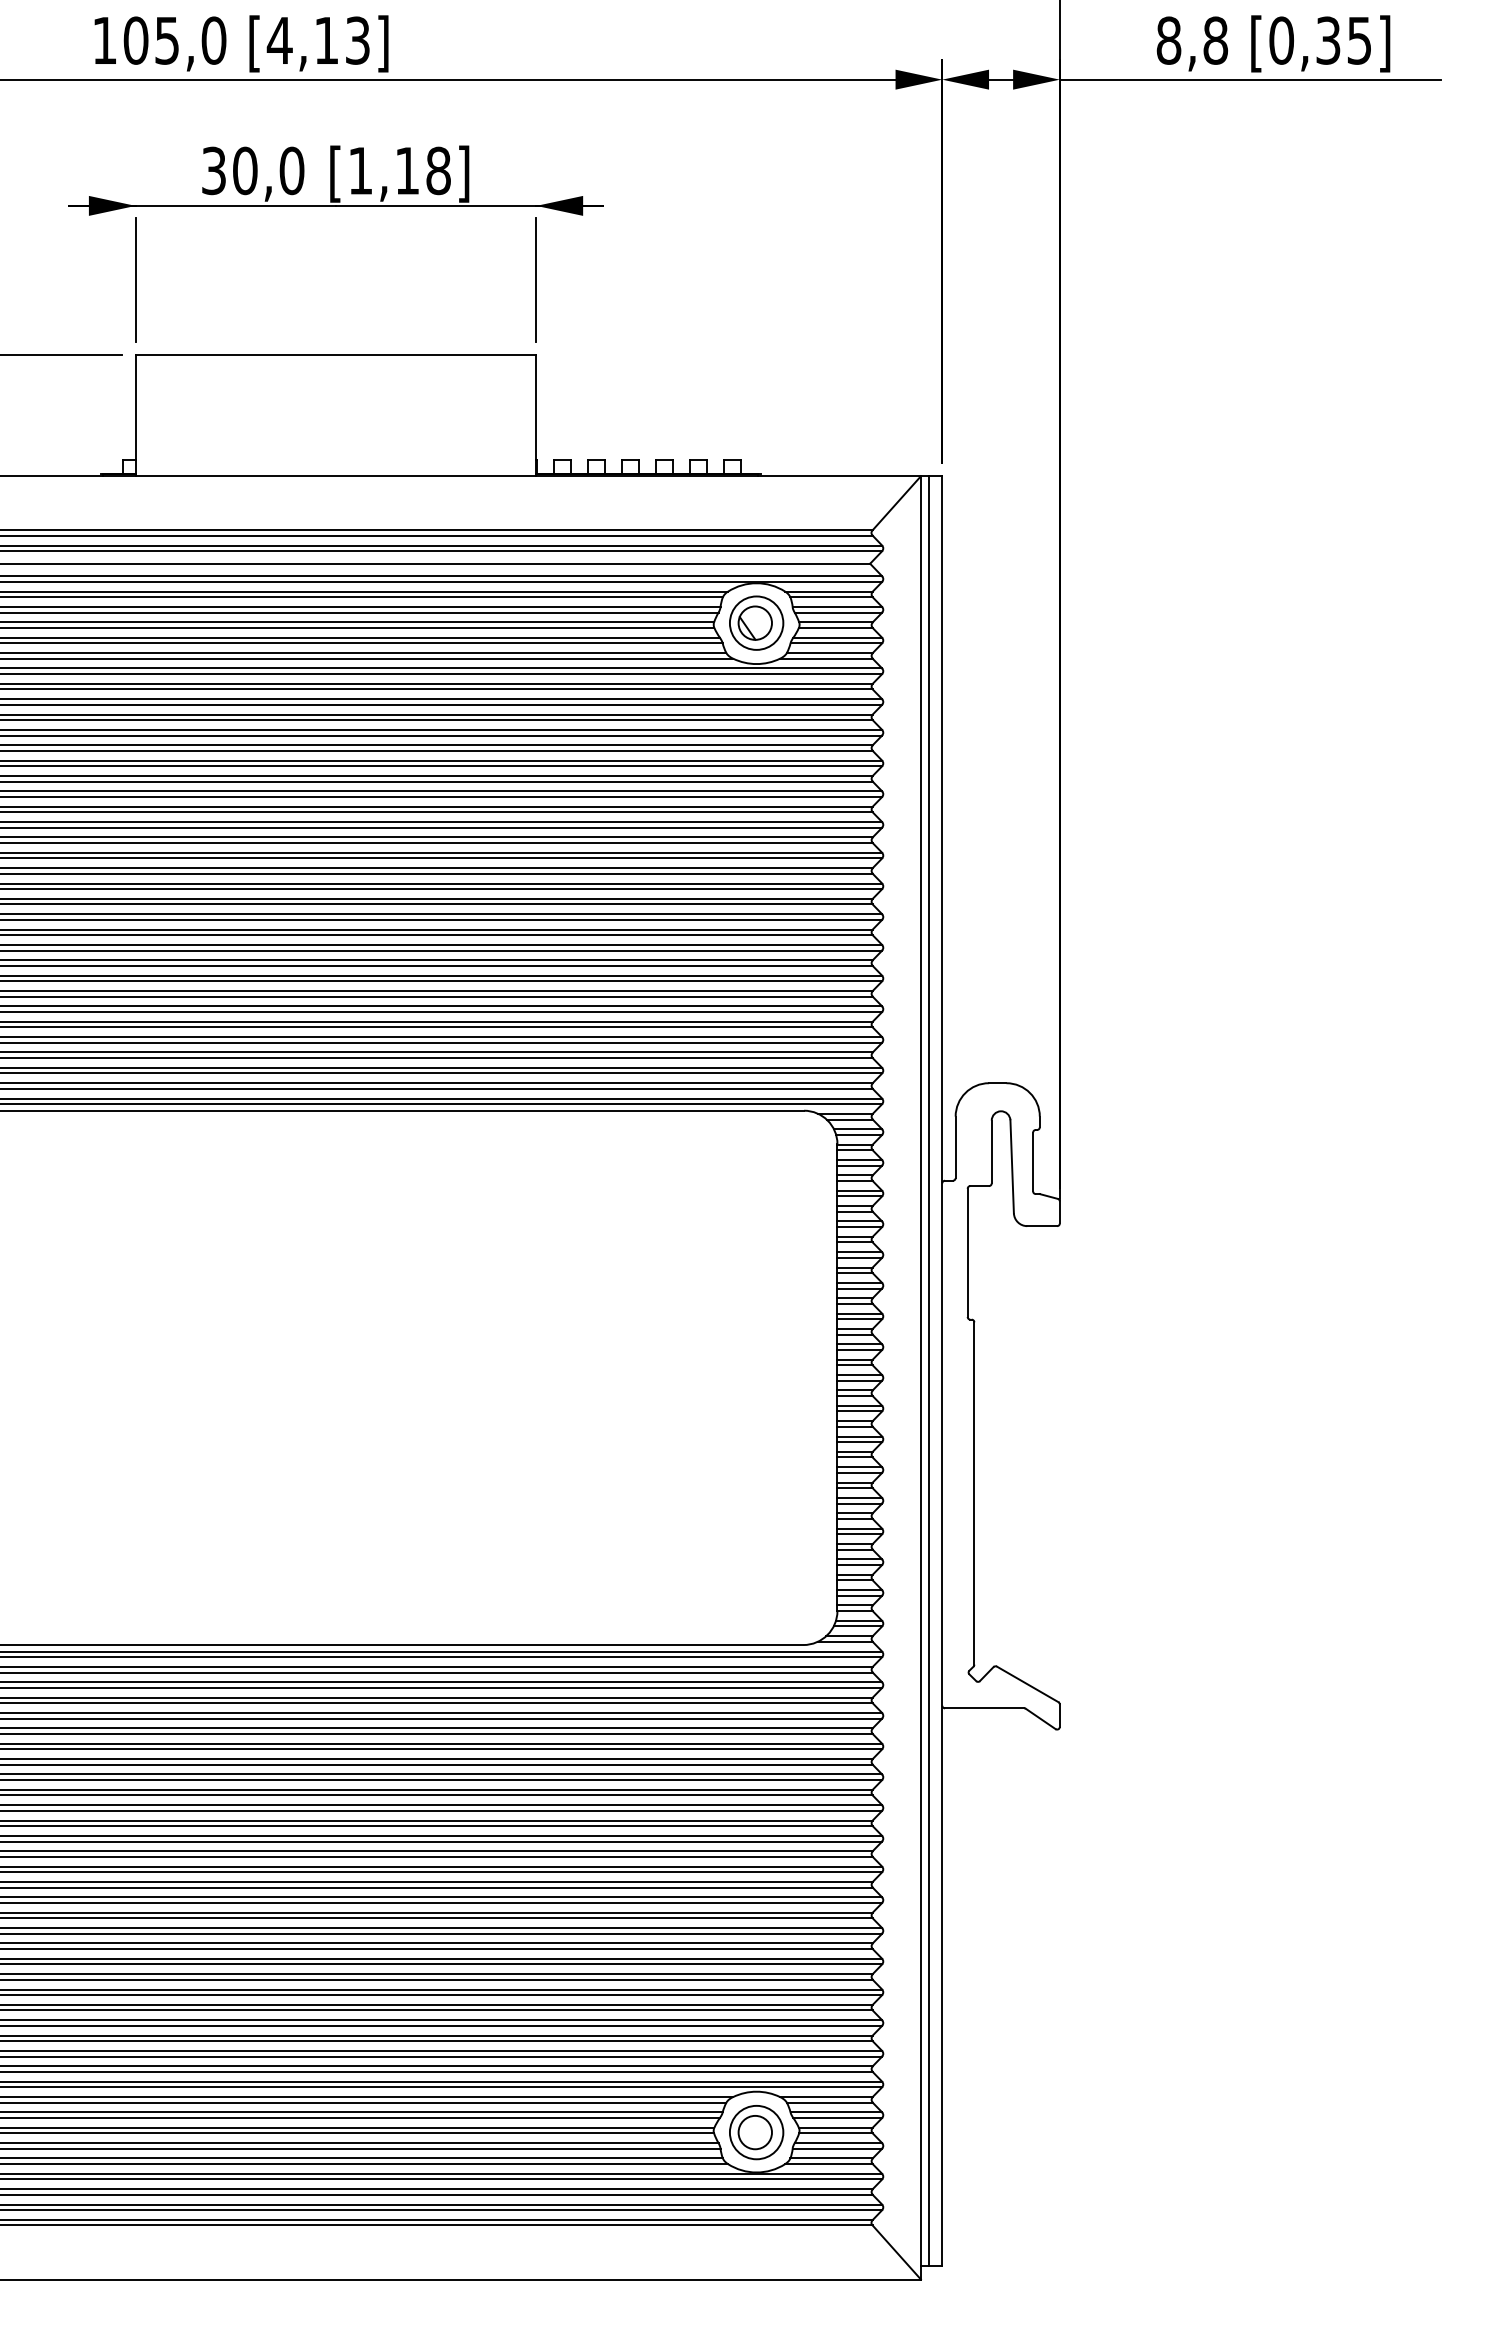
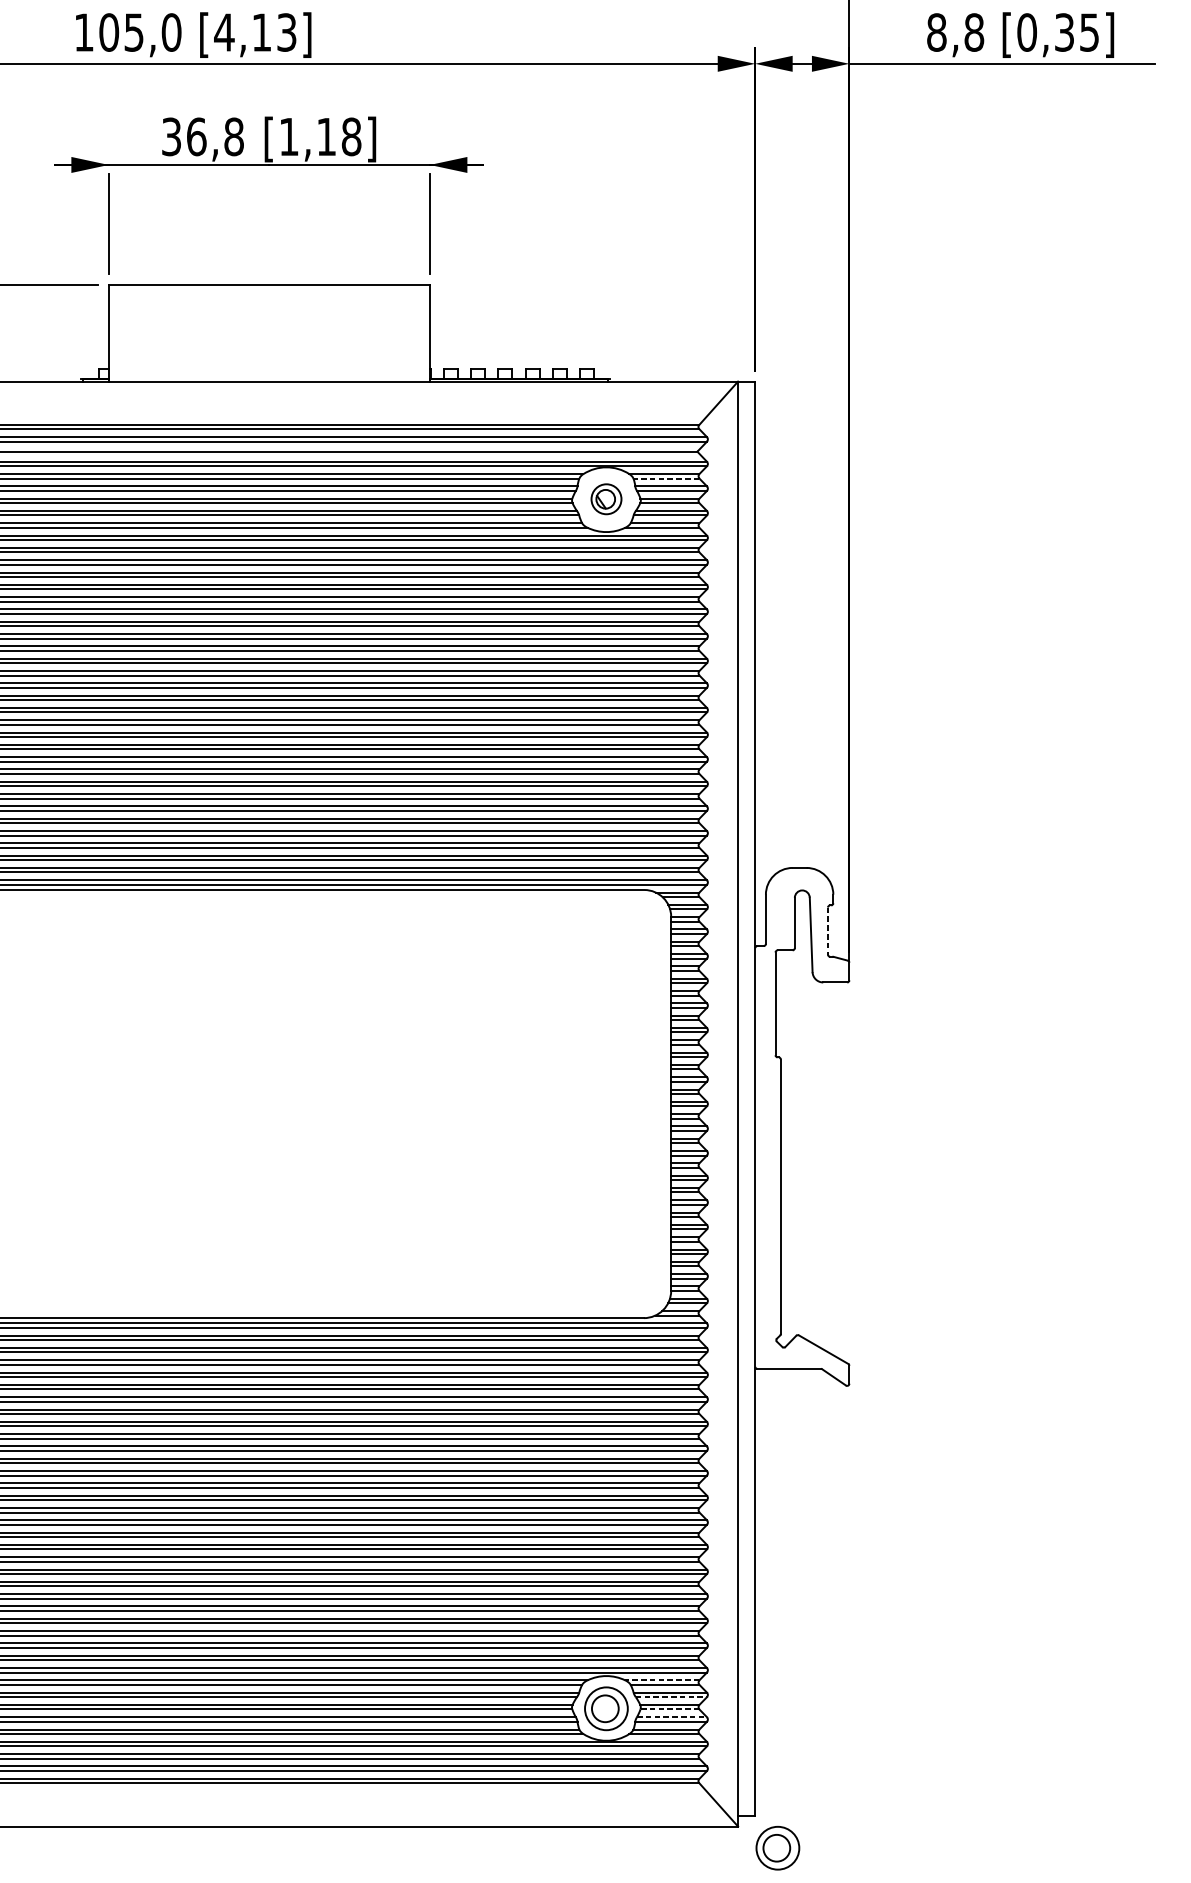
text: (268, 170) -> (215, 136), 30,0 -> 36,8
line: (831, 597) -> (666, 478), solid -> dashed
part: (756, 622) -> (606, 498), size x0.7
line: (1033, 1162) -> (828, 931), solid -> dashed
line: (928, 1371) -> (744, 1098), removed
line: (825, 2097) -> (661, 1680), solid -> dashed
line: (838, 2118) -> (672, 1697), solid -> dashed
line: (835, 2133) -> (669, 1709), solid -> dashed
line: (838, 2143) -> (672, 1717), solid -> dashed
part: (970, 2306) -> (777, 1848), added

